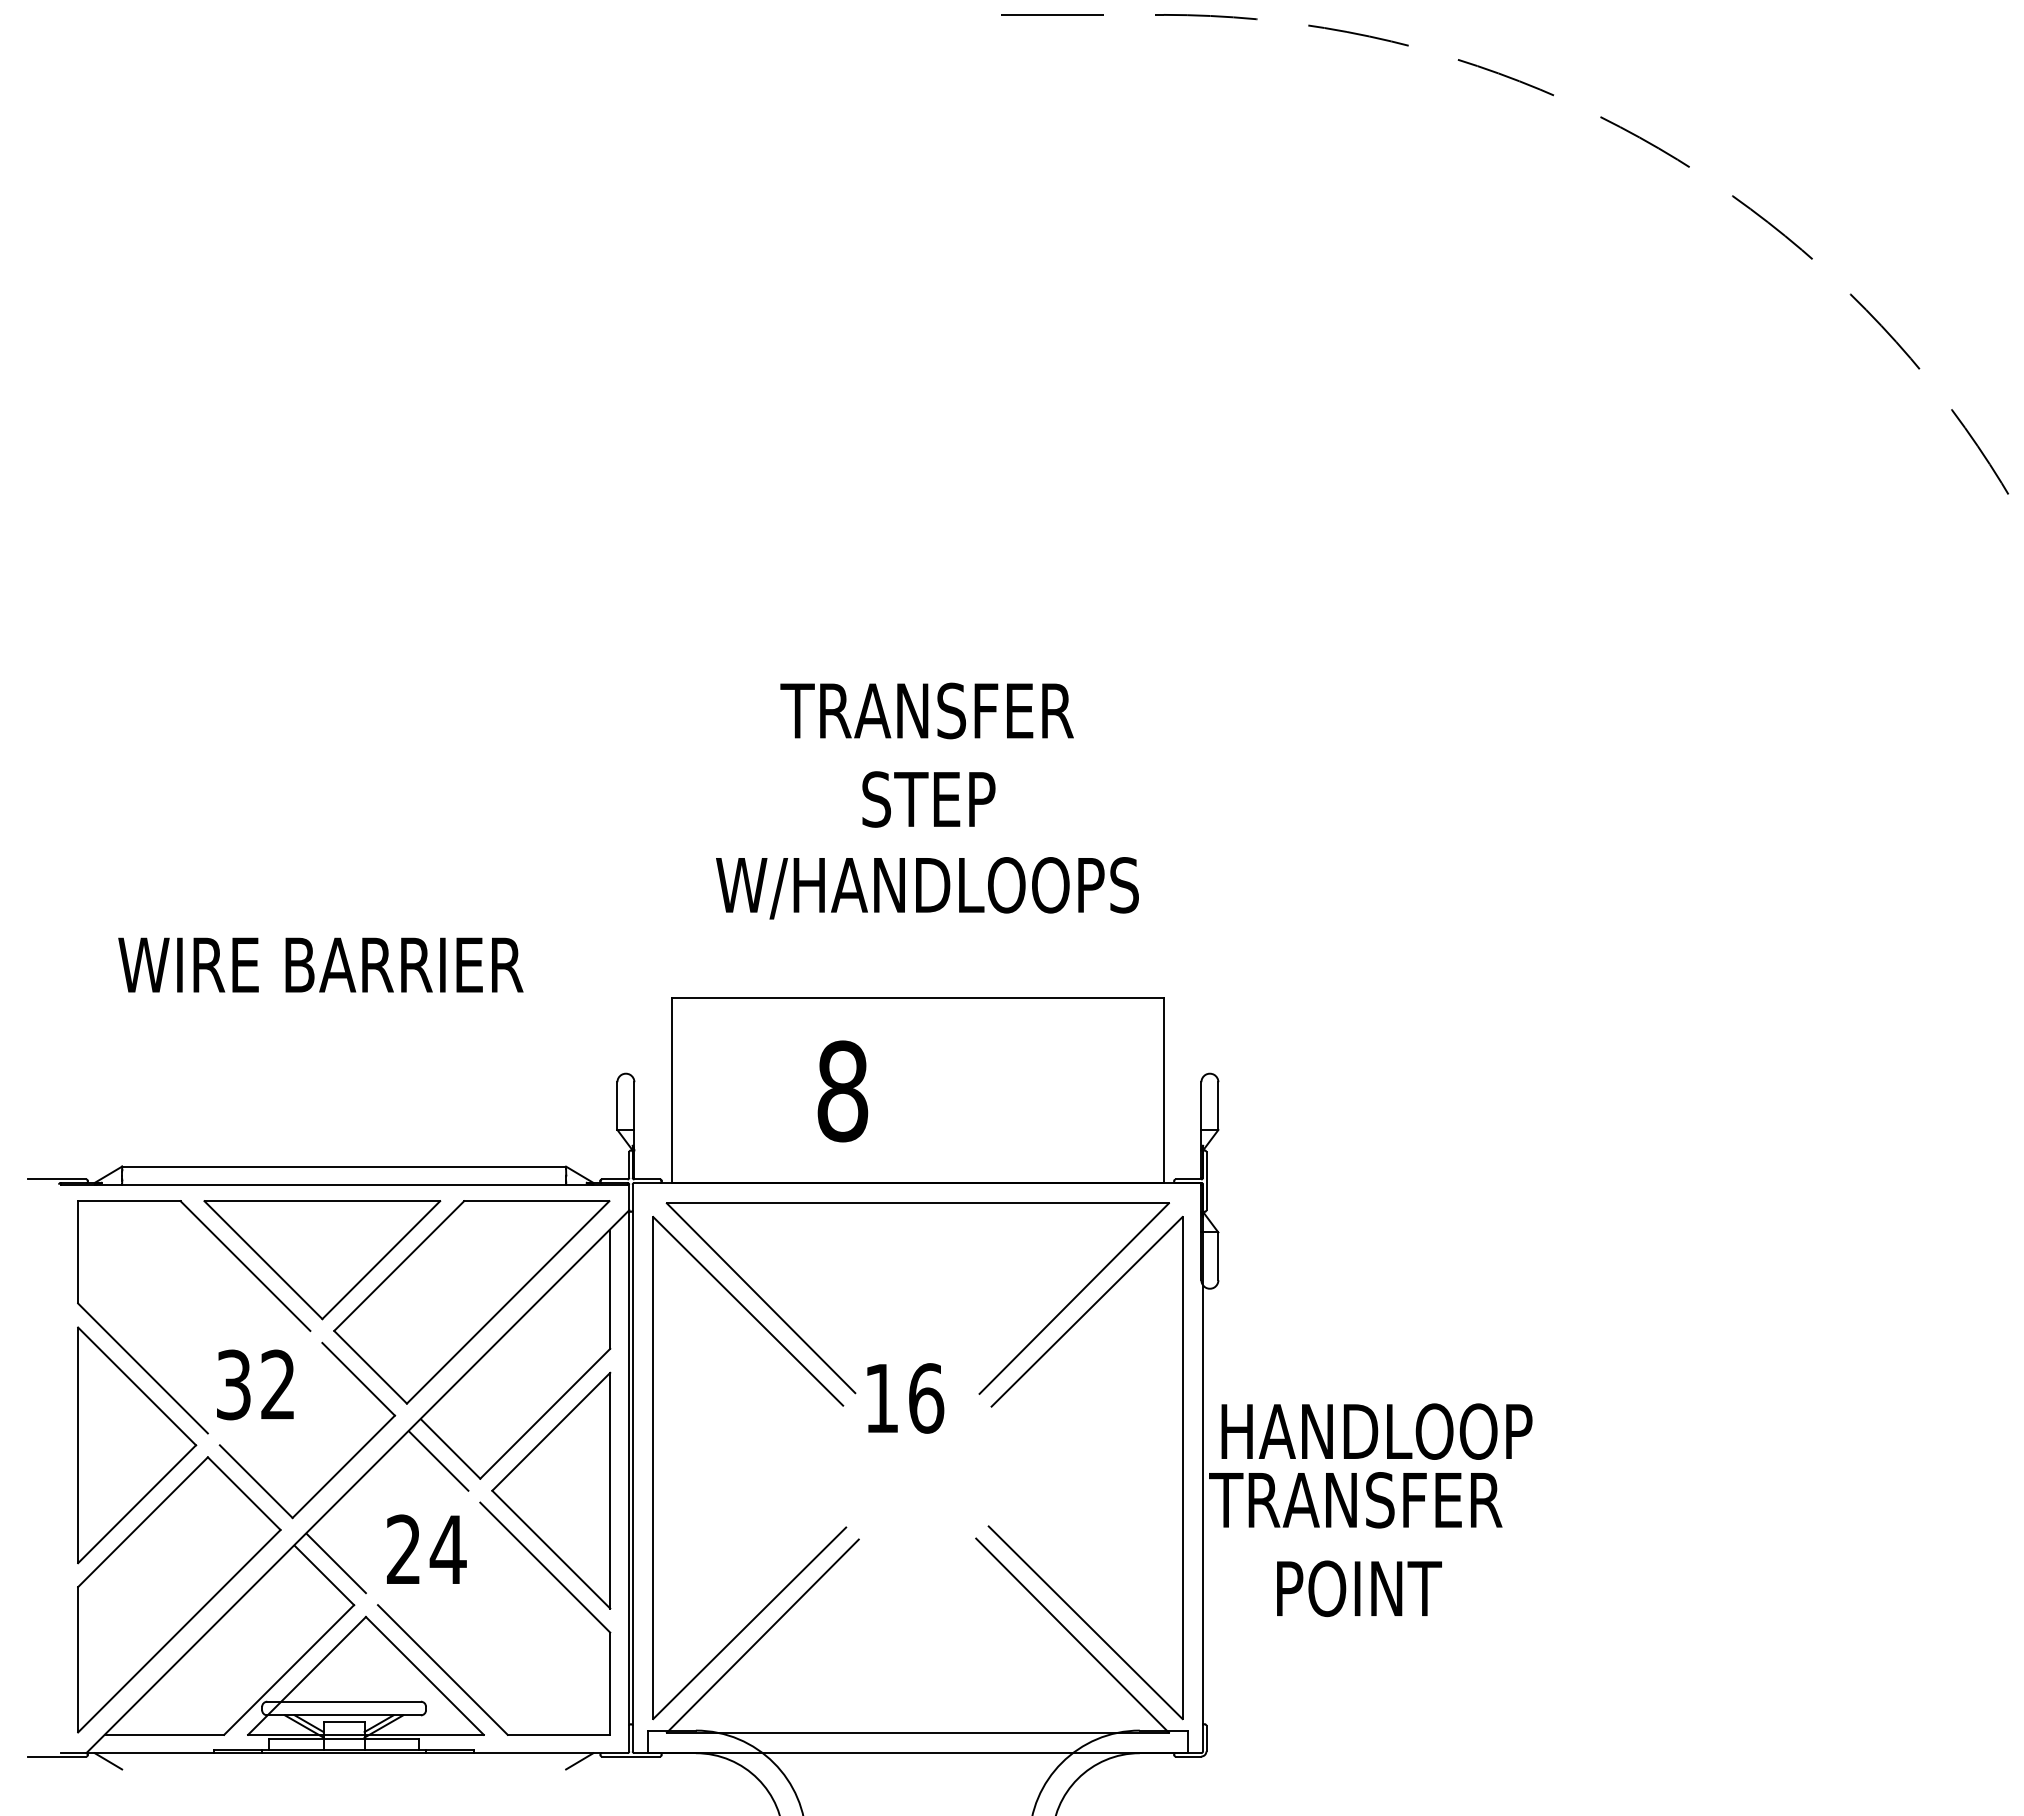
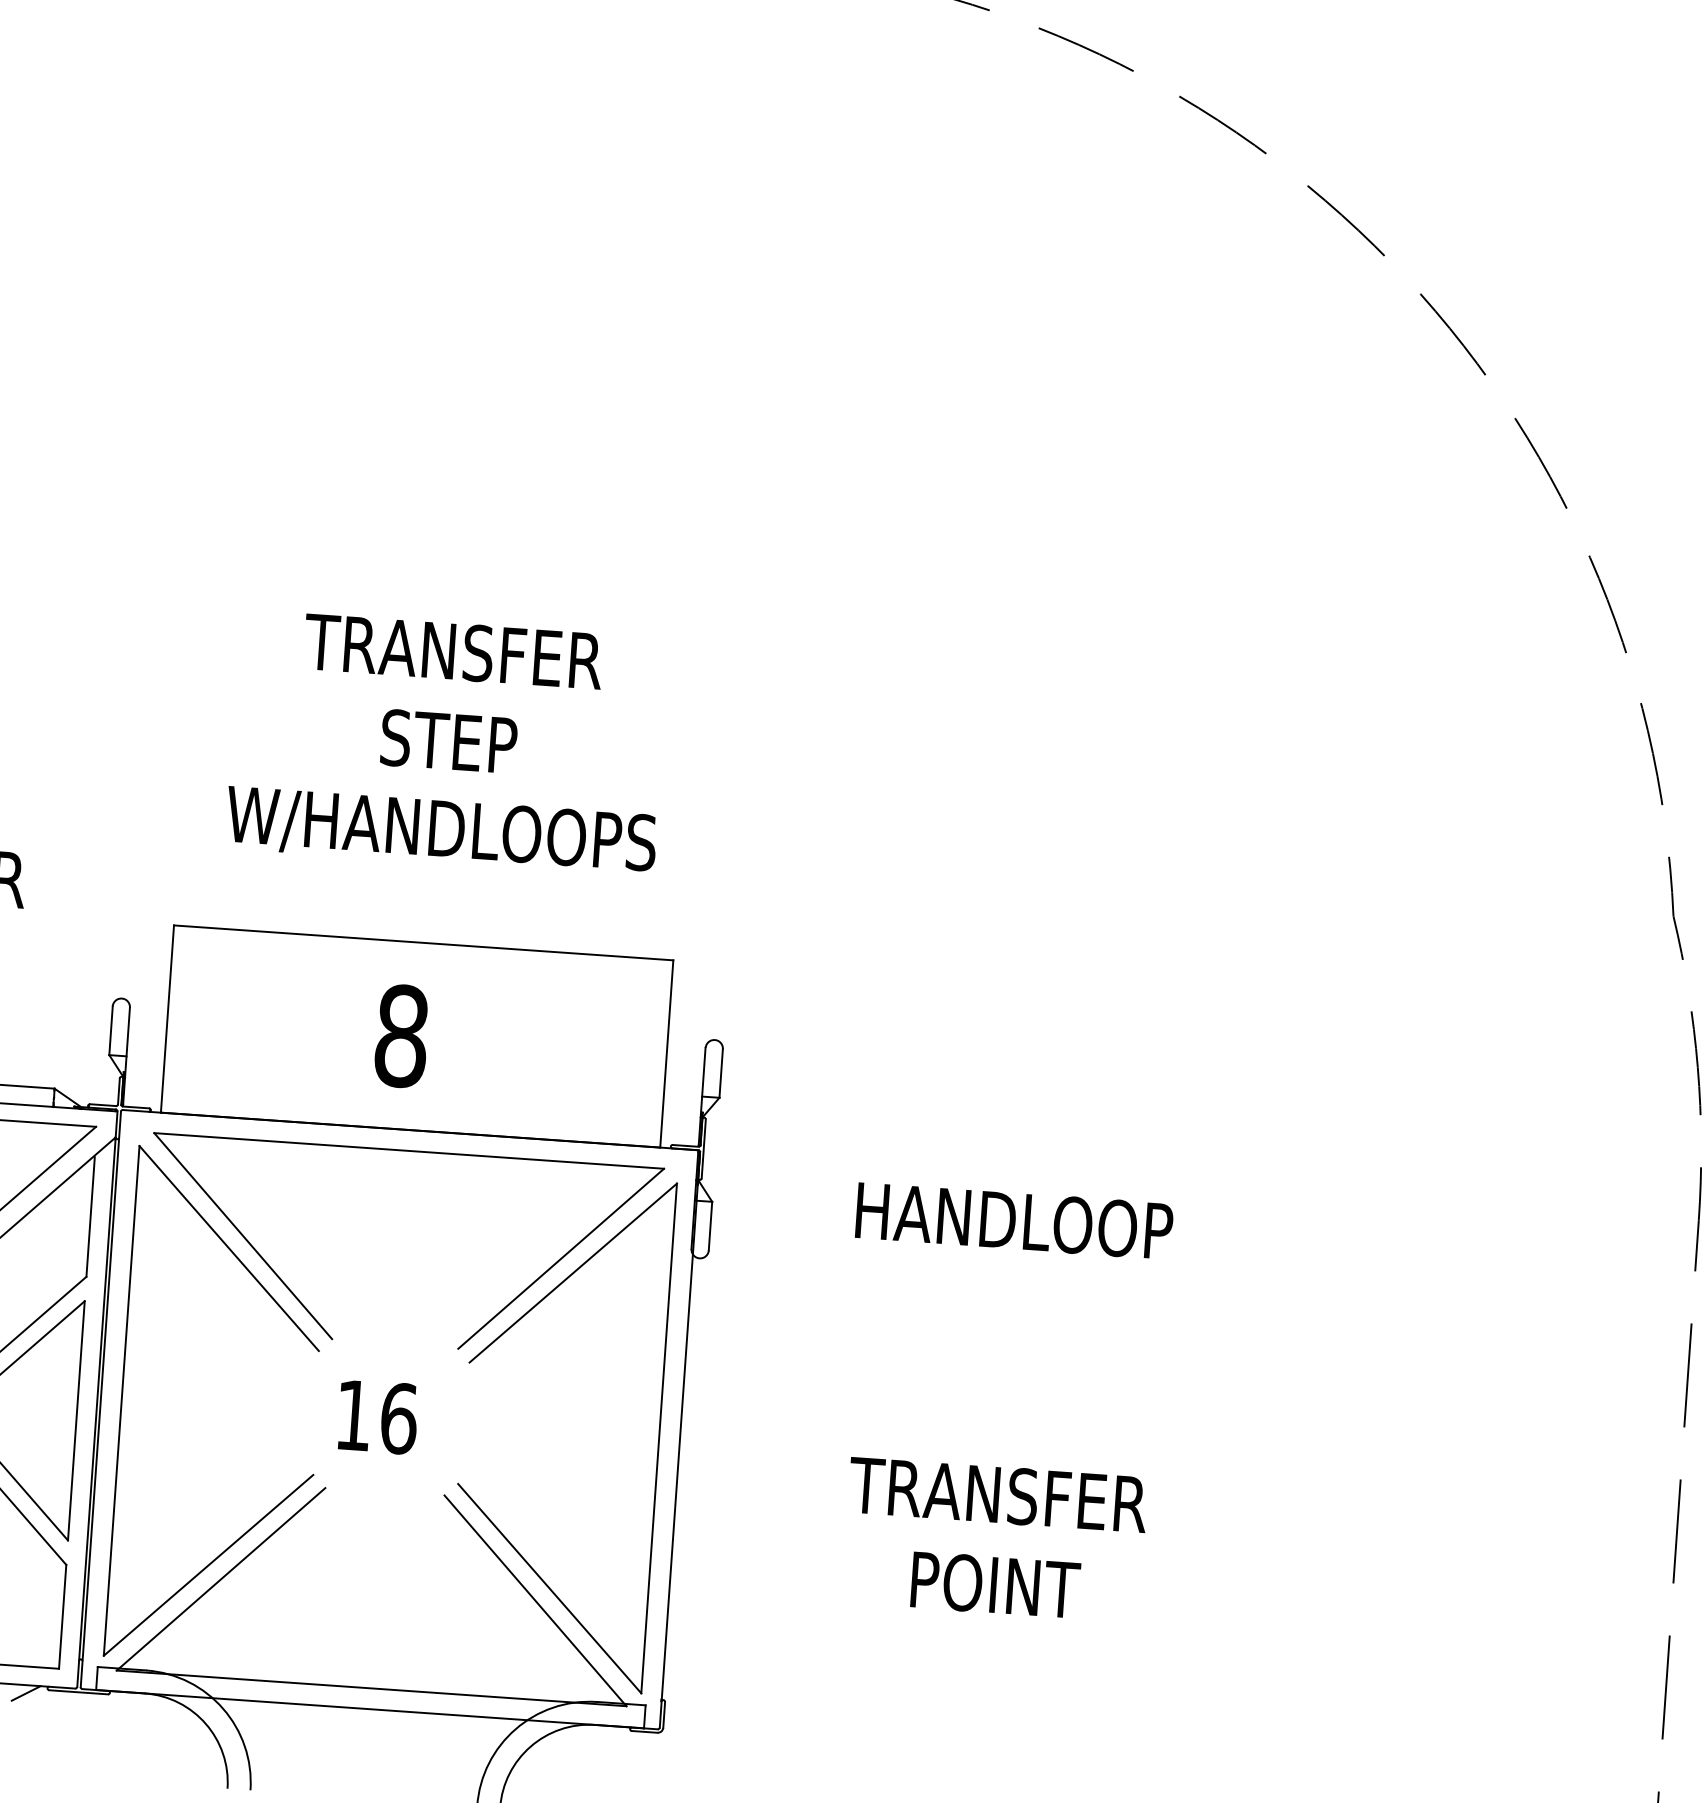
text: (842, 1091) -> (401, 1036), moved
text: (905, 1398) -> (377, 1417), moved
text: (1376, 1431) -> (1014, 1220), moved
text: (1355, 1544) -> (994, 1539), moved

